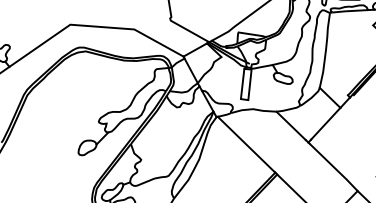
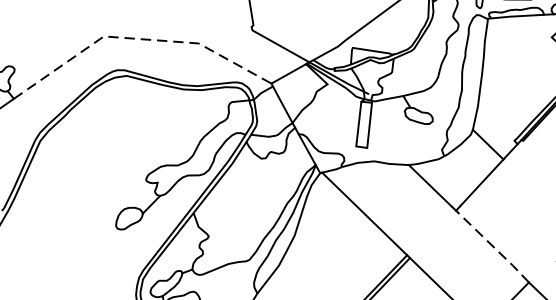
line: (93, 26) -> (138, 39), solid -> dashed
line: (333, 167) -> (493, 247), solid -> dashed

